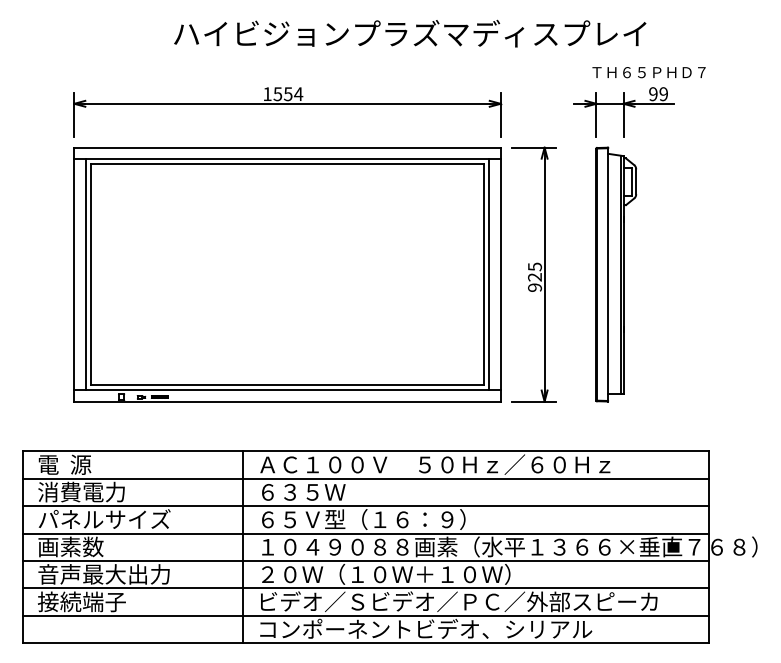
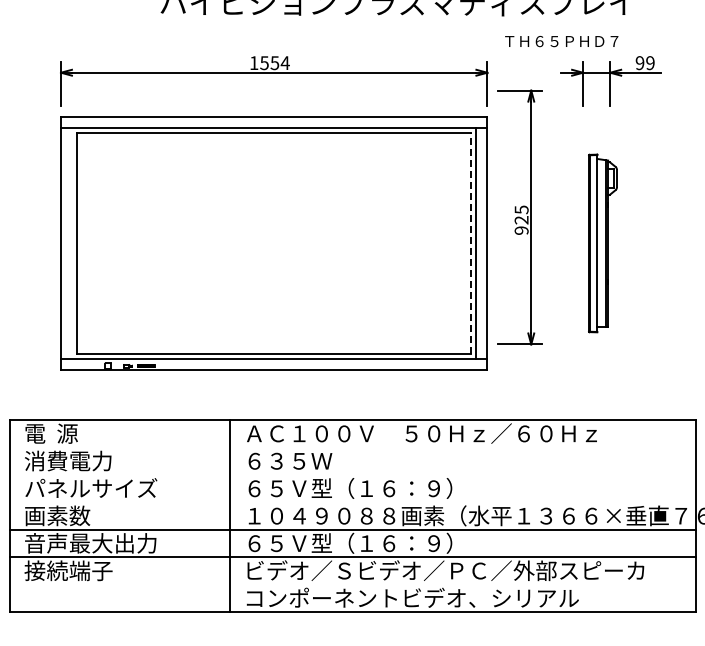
text: (648, 72) -> (561, 41), moved
line: (85, 274) -> (72, 243), removed
line: (484, 274) -> (471, 243), solid -> dashed
part: (533, 274) -> (520, 217), moved
part: (616, 274) -> (603, 243), size x0.7
line: (366, 478) -> (353, 447), removed
line: (366, 506) -> (353, 475), removed
line: (366, 533) -> (353, 502), removed
text: (386, 573) -> (373, 542), ２０Ｗ（１０Ｗ＋１０Ｗ） -> ６５Ｖ型（１６：９）
line: (366, 615) -> (353, 584), removed

